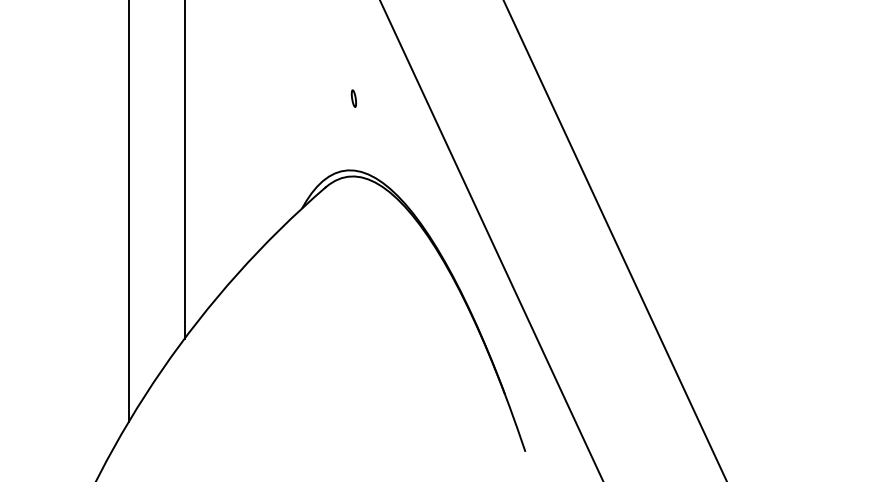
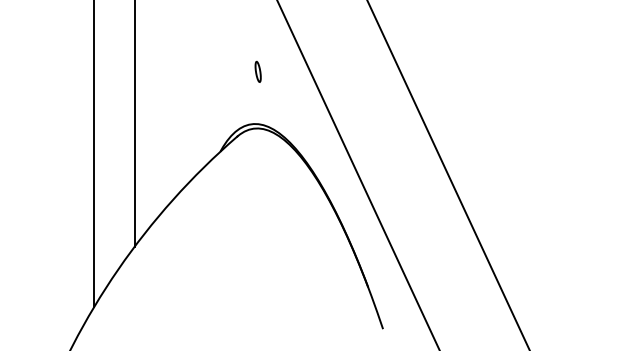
part: (353, 98) -> (257, 71), size x1.67

